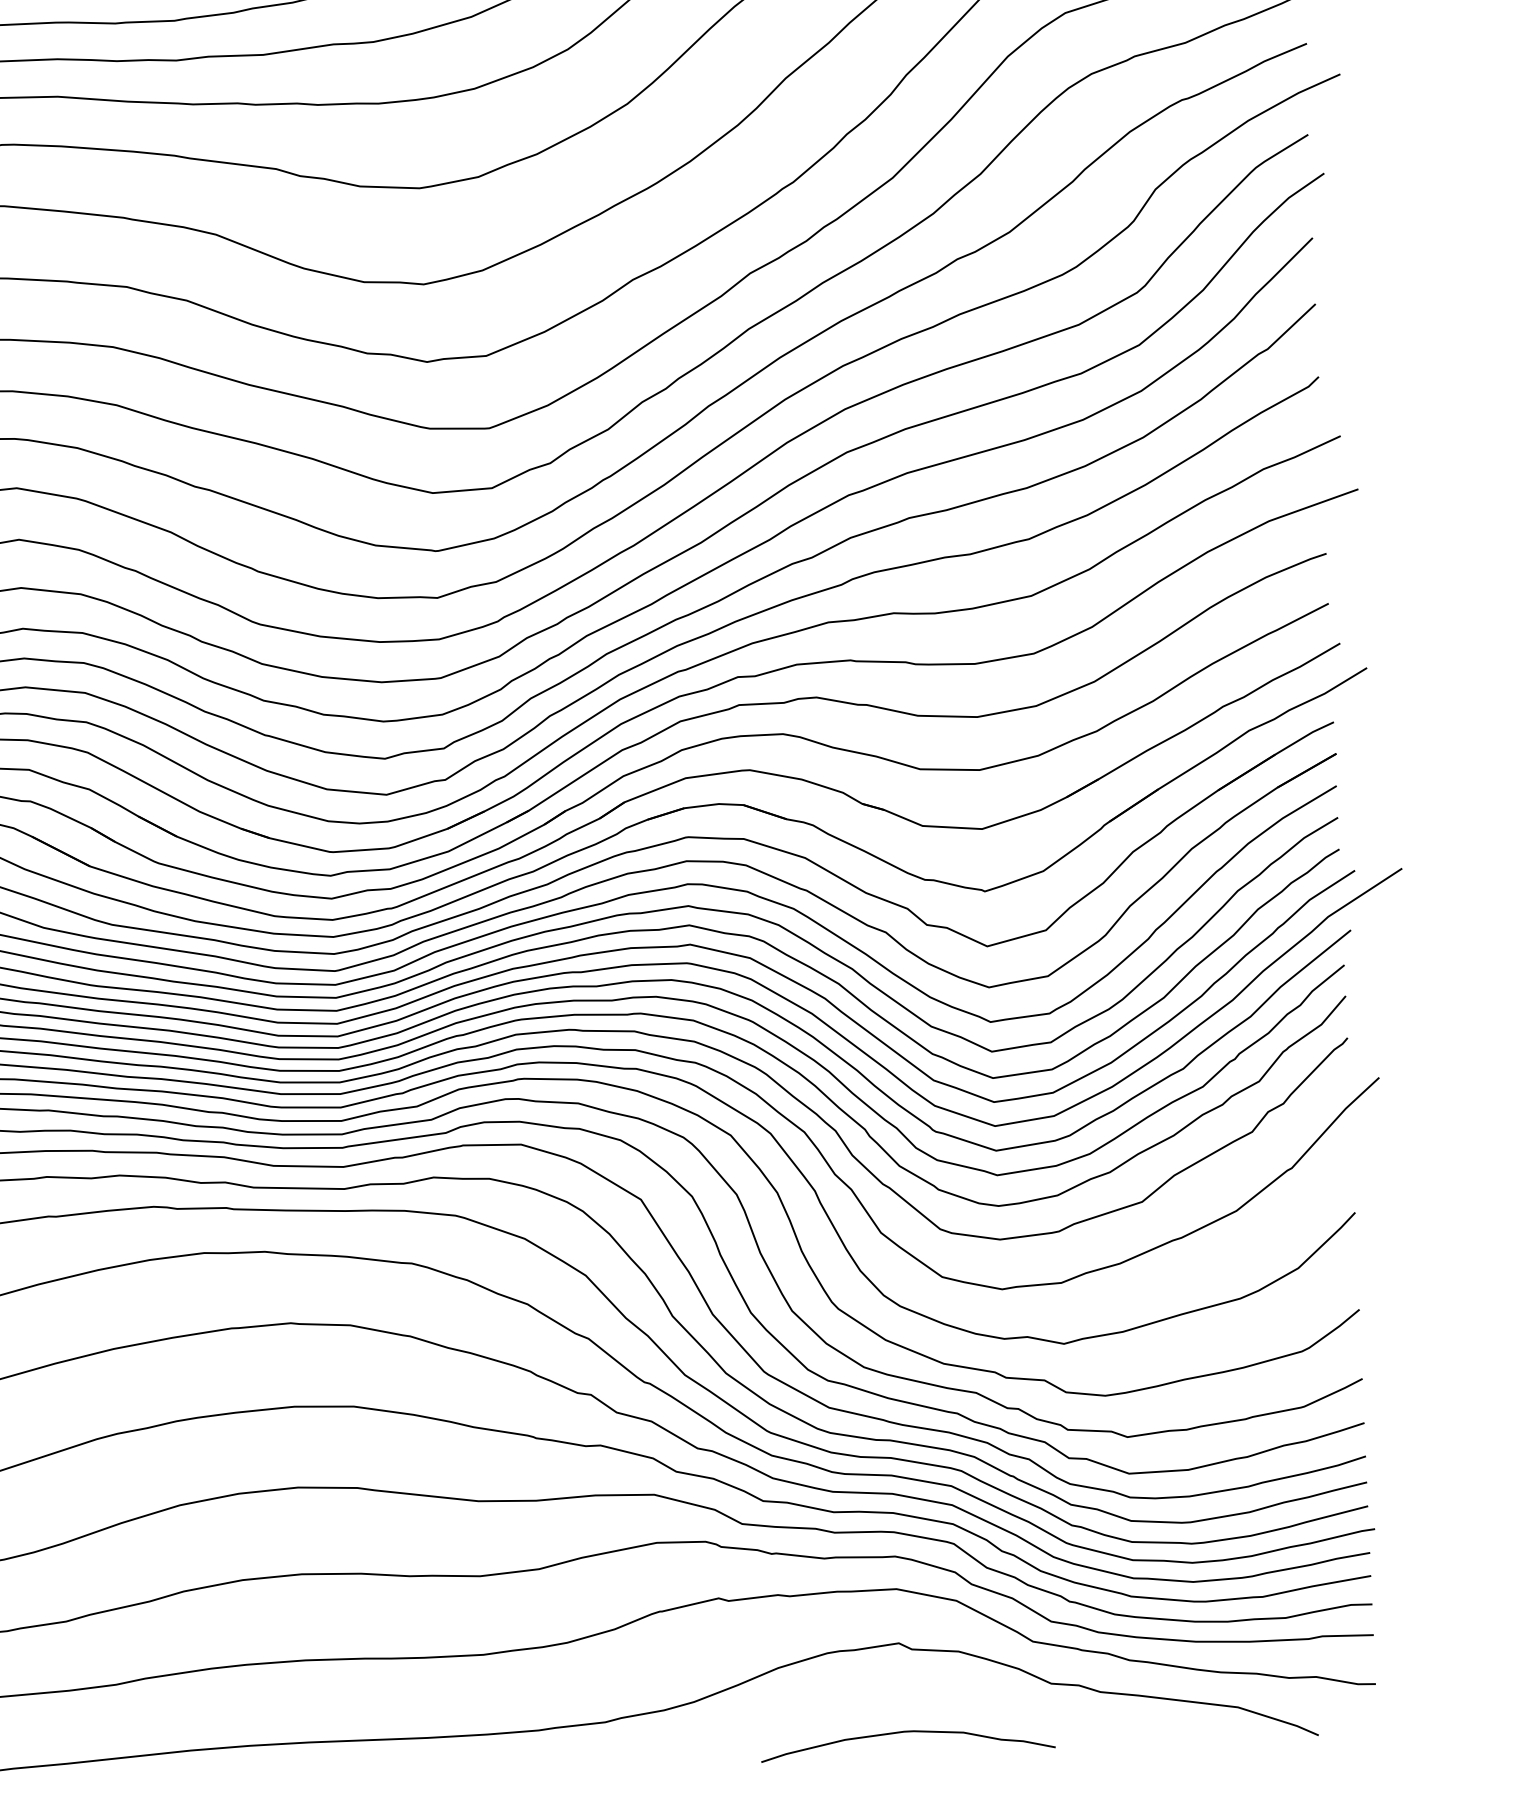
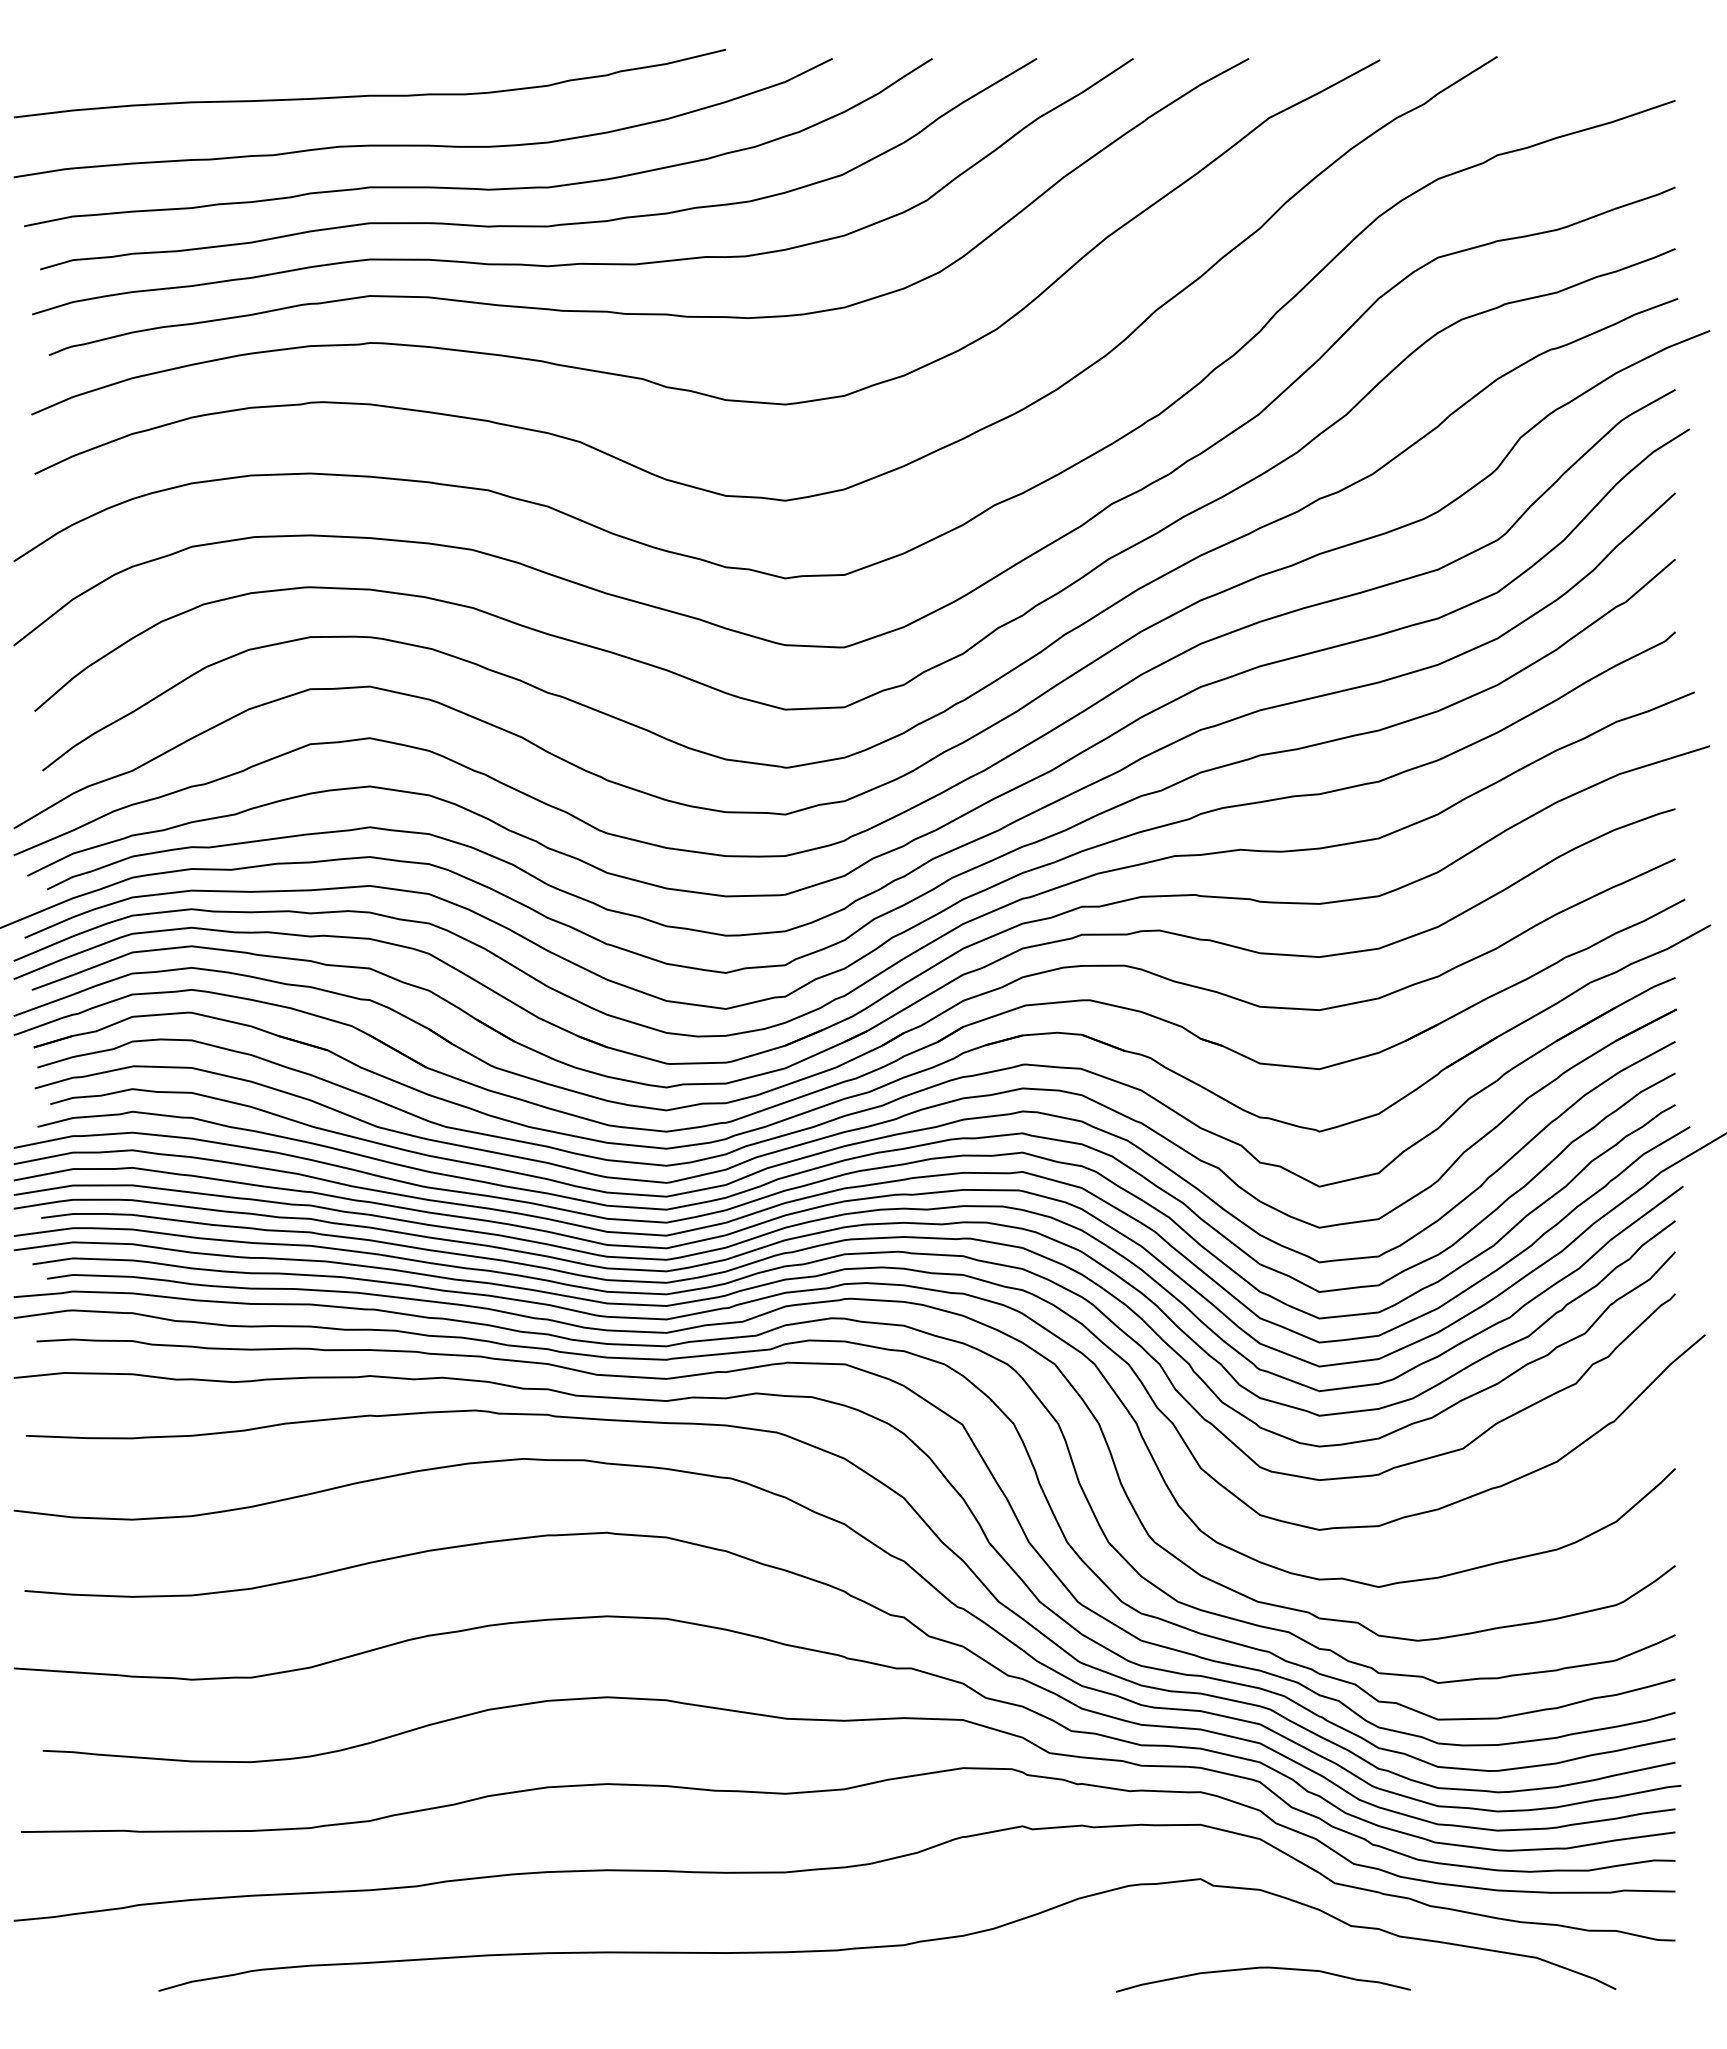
curve: (907, 1732) -> (1263, 1968), moved

